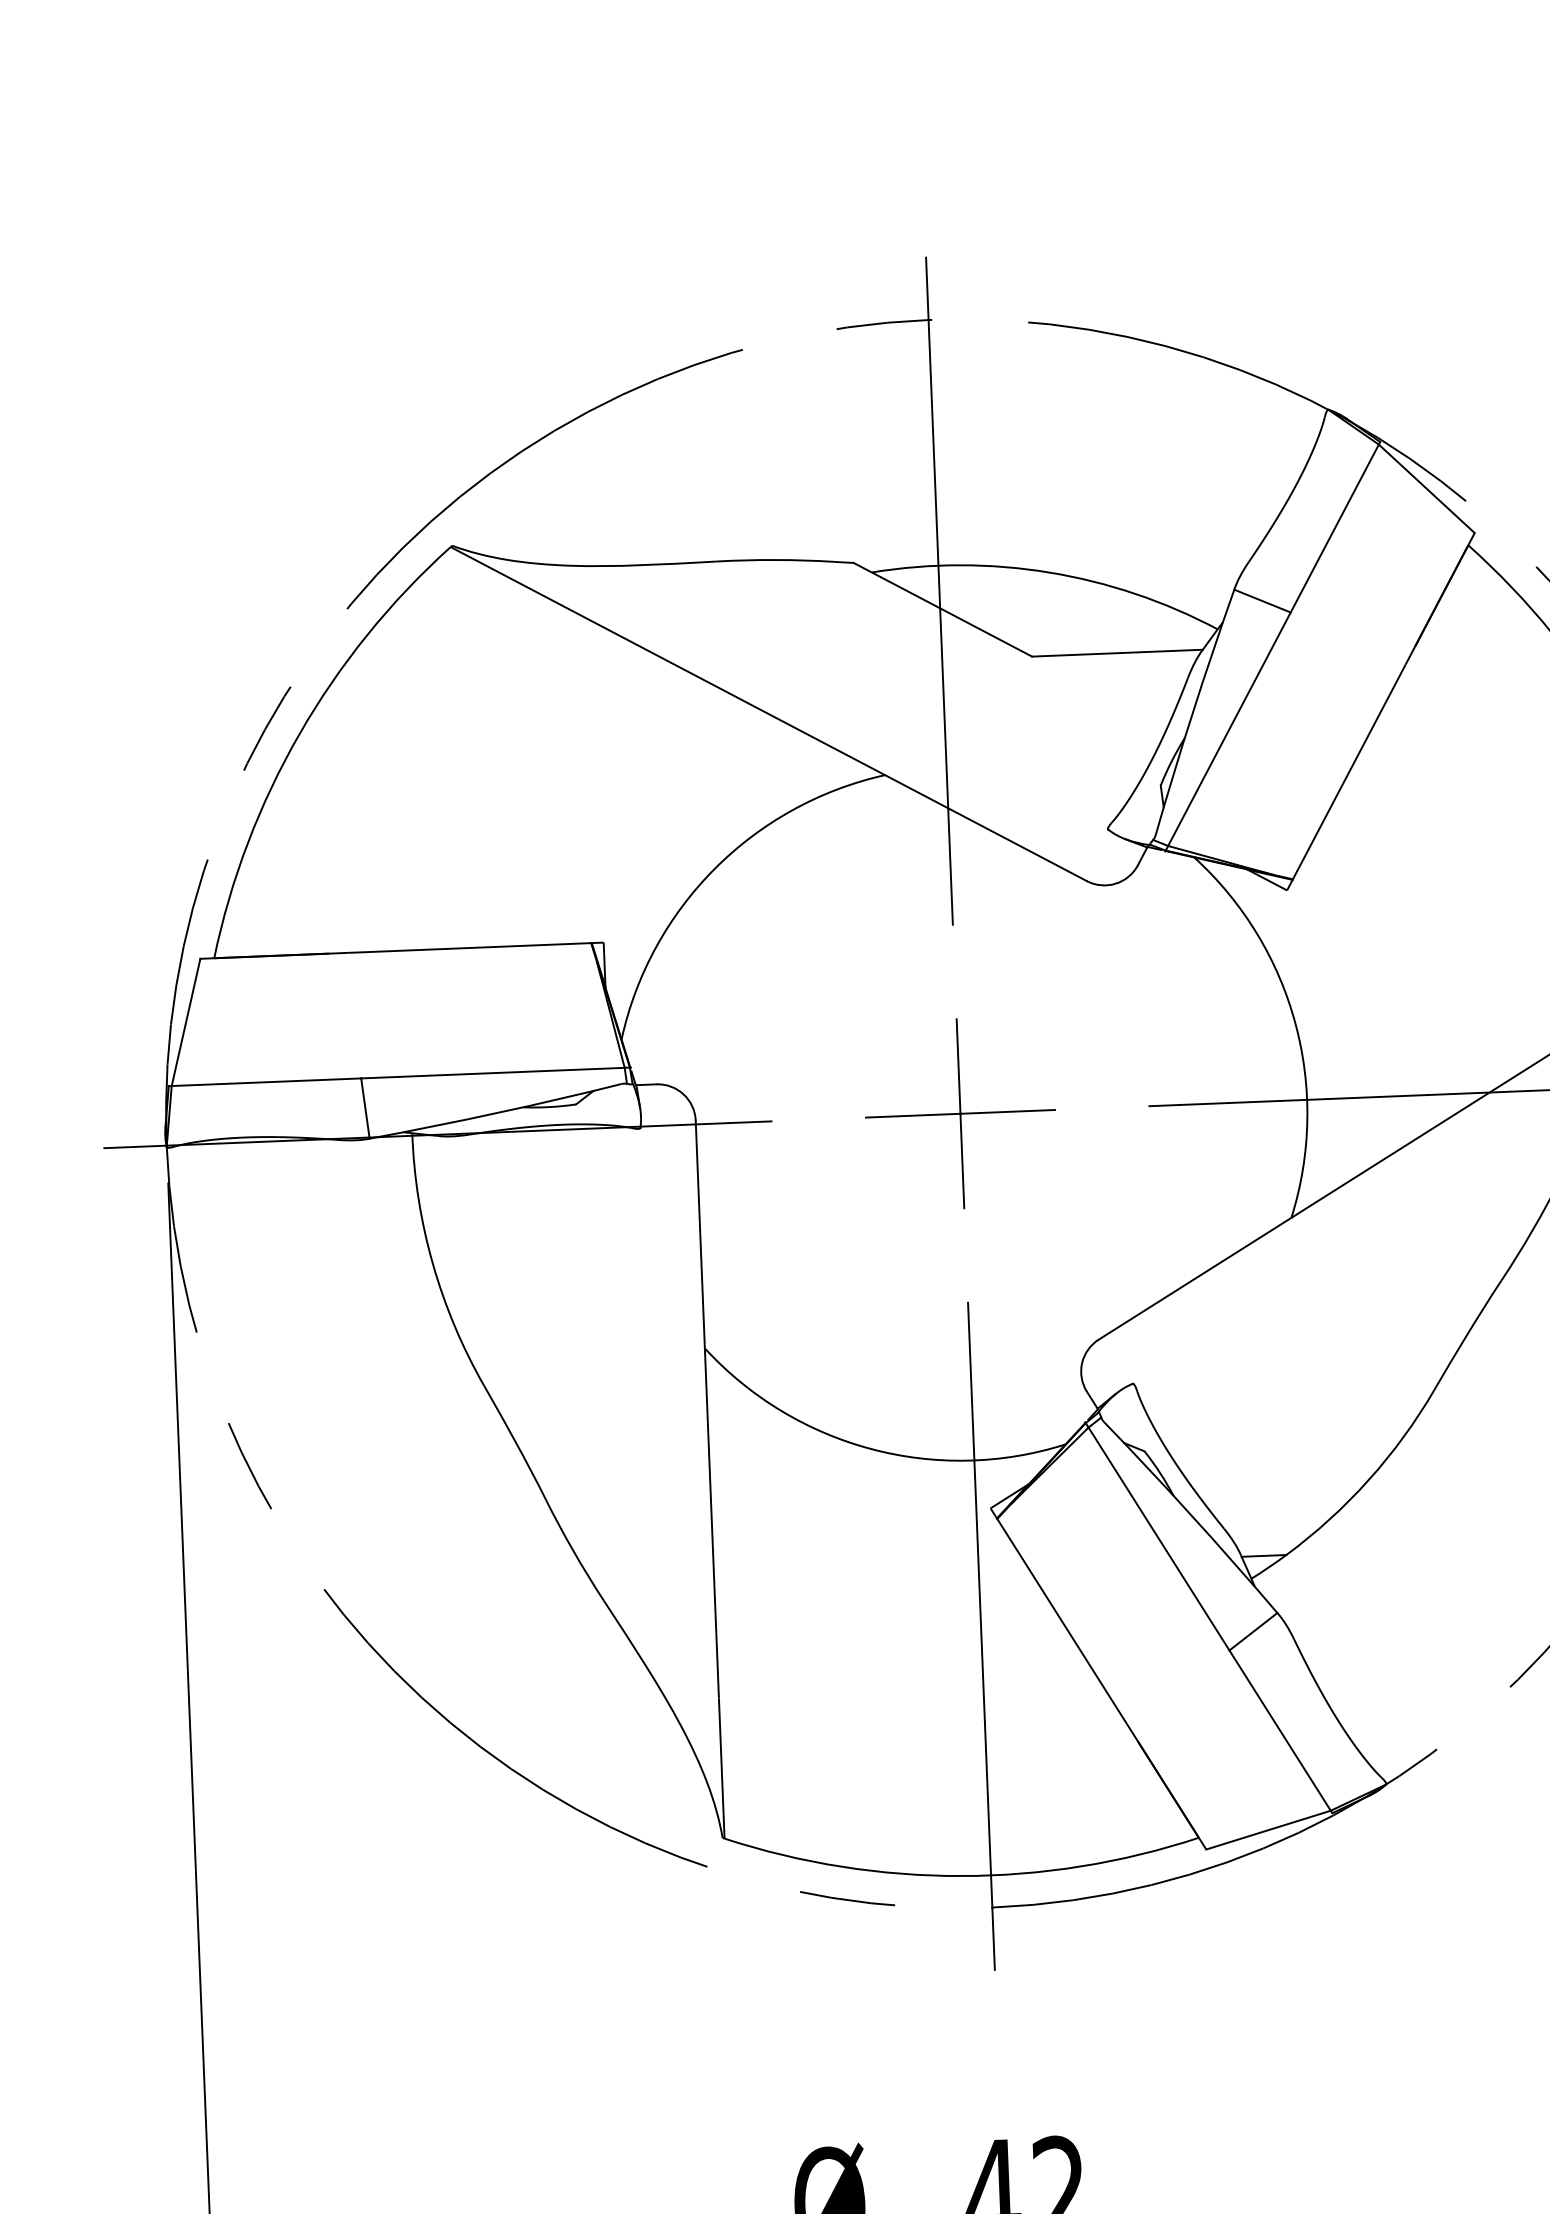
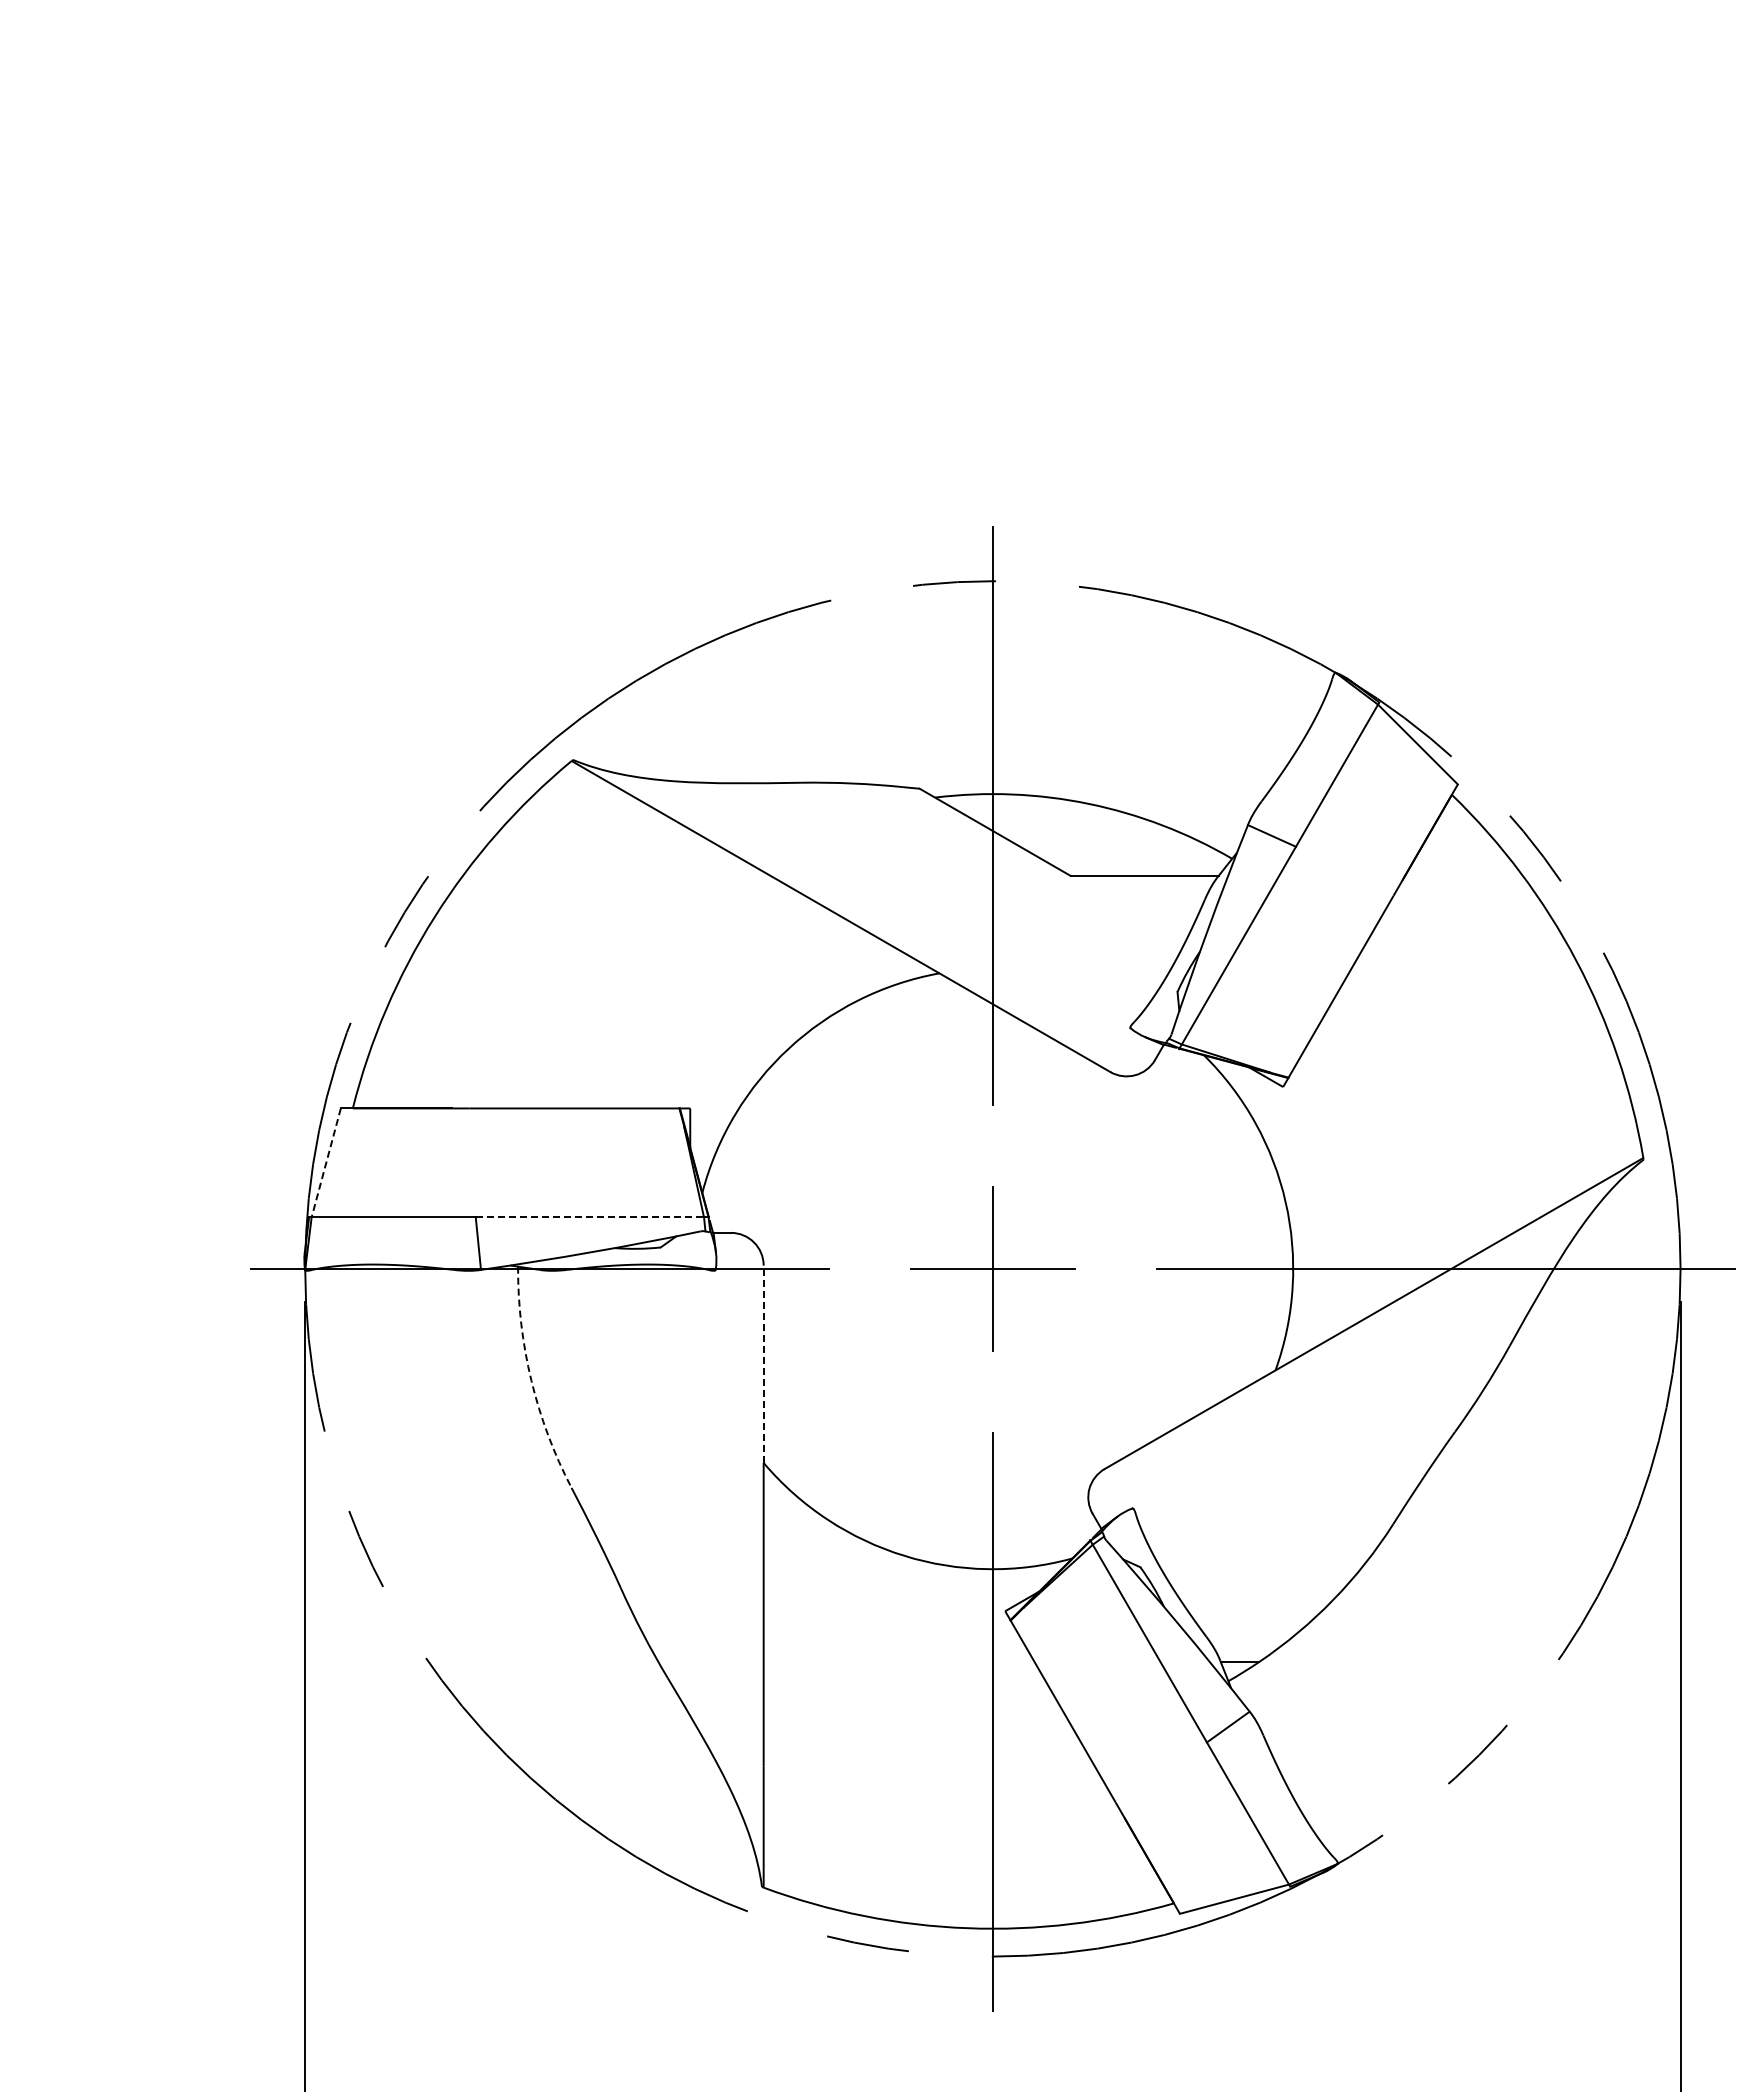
line: (186, 1023) -> (326, 1163), solid -> dashed
line: (493, 1073) -> (590, 1217), solid -> dashed
line: (700, 1234) -> (763, 1364), solid -> dashed
arc: (433, 1264) -> (531, 1380), solid -> dashed

